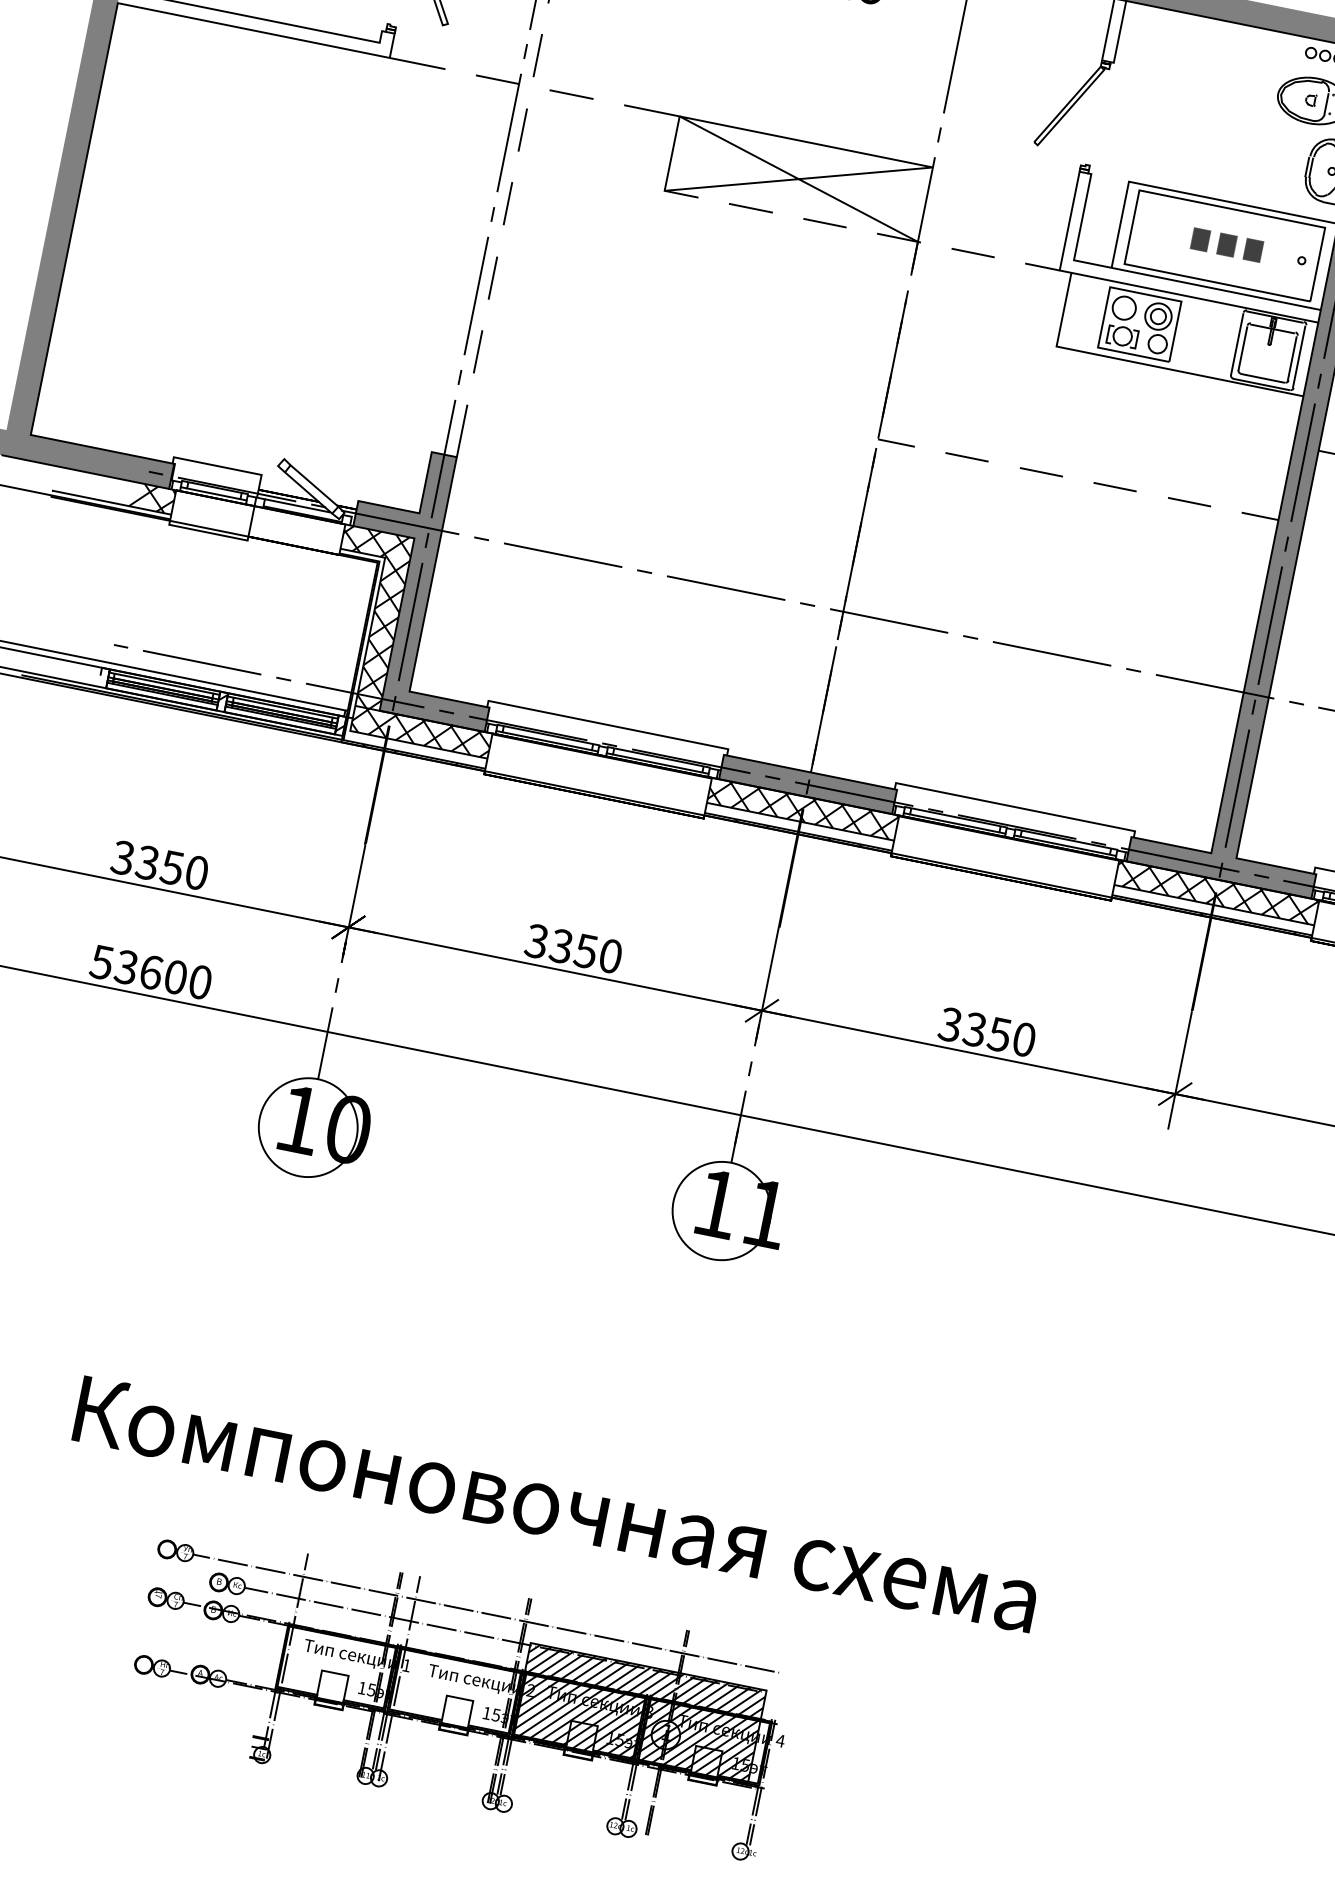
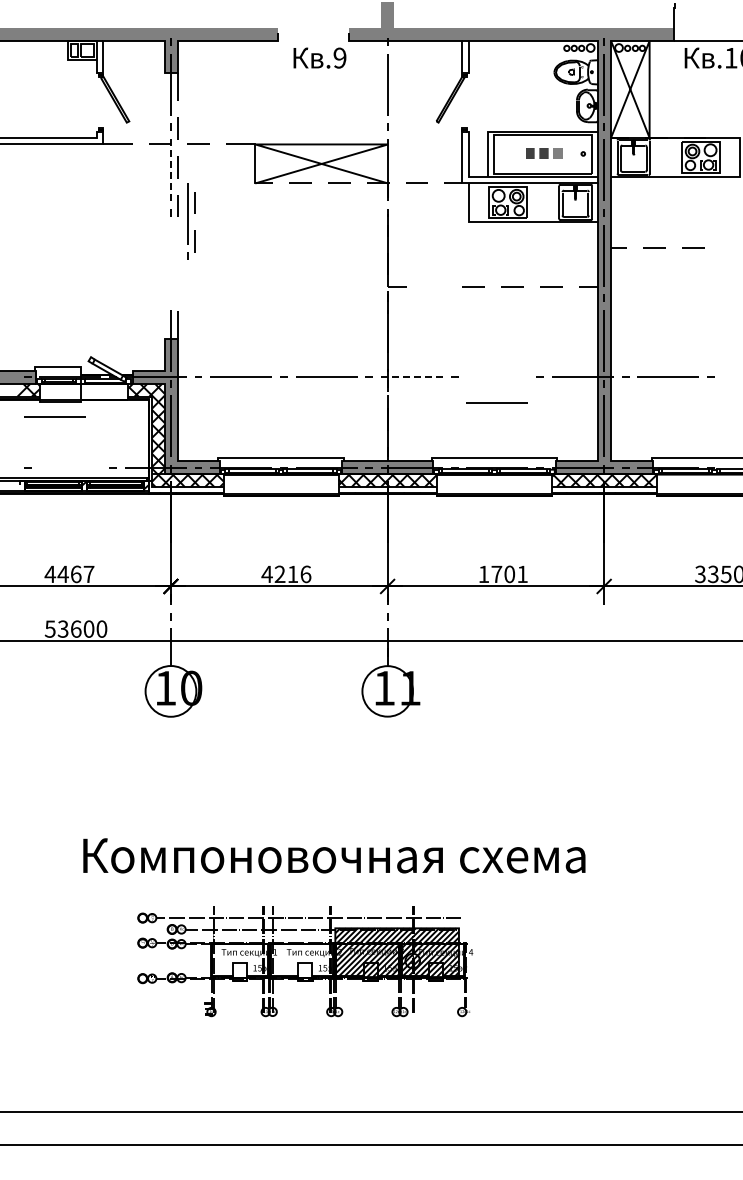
line: (509, 133) -> (171, 170), solid -> dashed
fill: (1252, 249) -> (557, 153), removed
part: (479, 312) -> (191, 221), moved
line: (966, 456) -> (434, 286), removed
line: (889, 621) -> (412, 377), solid -> dashed
line: (1050, 652) -> (496, 402), moved
line: (200, 661) -> (54, 416), moved
text: (159, 865) -> (69, 574), 3350 -> 4467
text: (573, 949) -> (286, 574), 3350 -> 4216
text: (985, 1032) -> (502, 574), 3350 -> 1701

